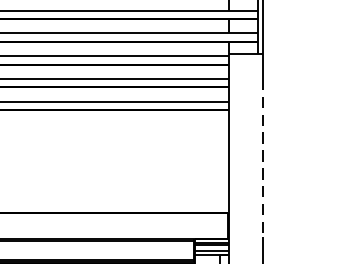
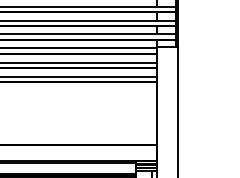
line: (263, 158) -> (178, 111), dashed -> solid

